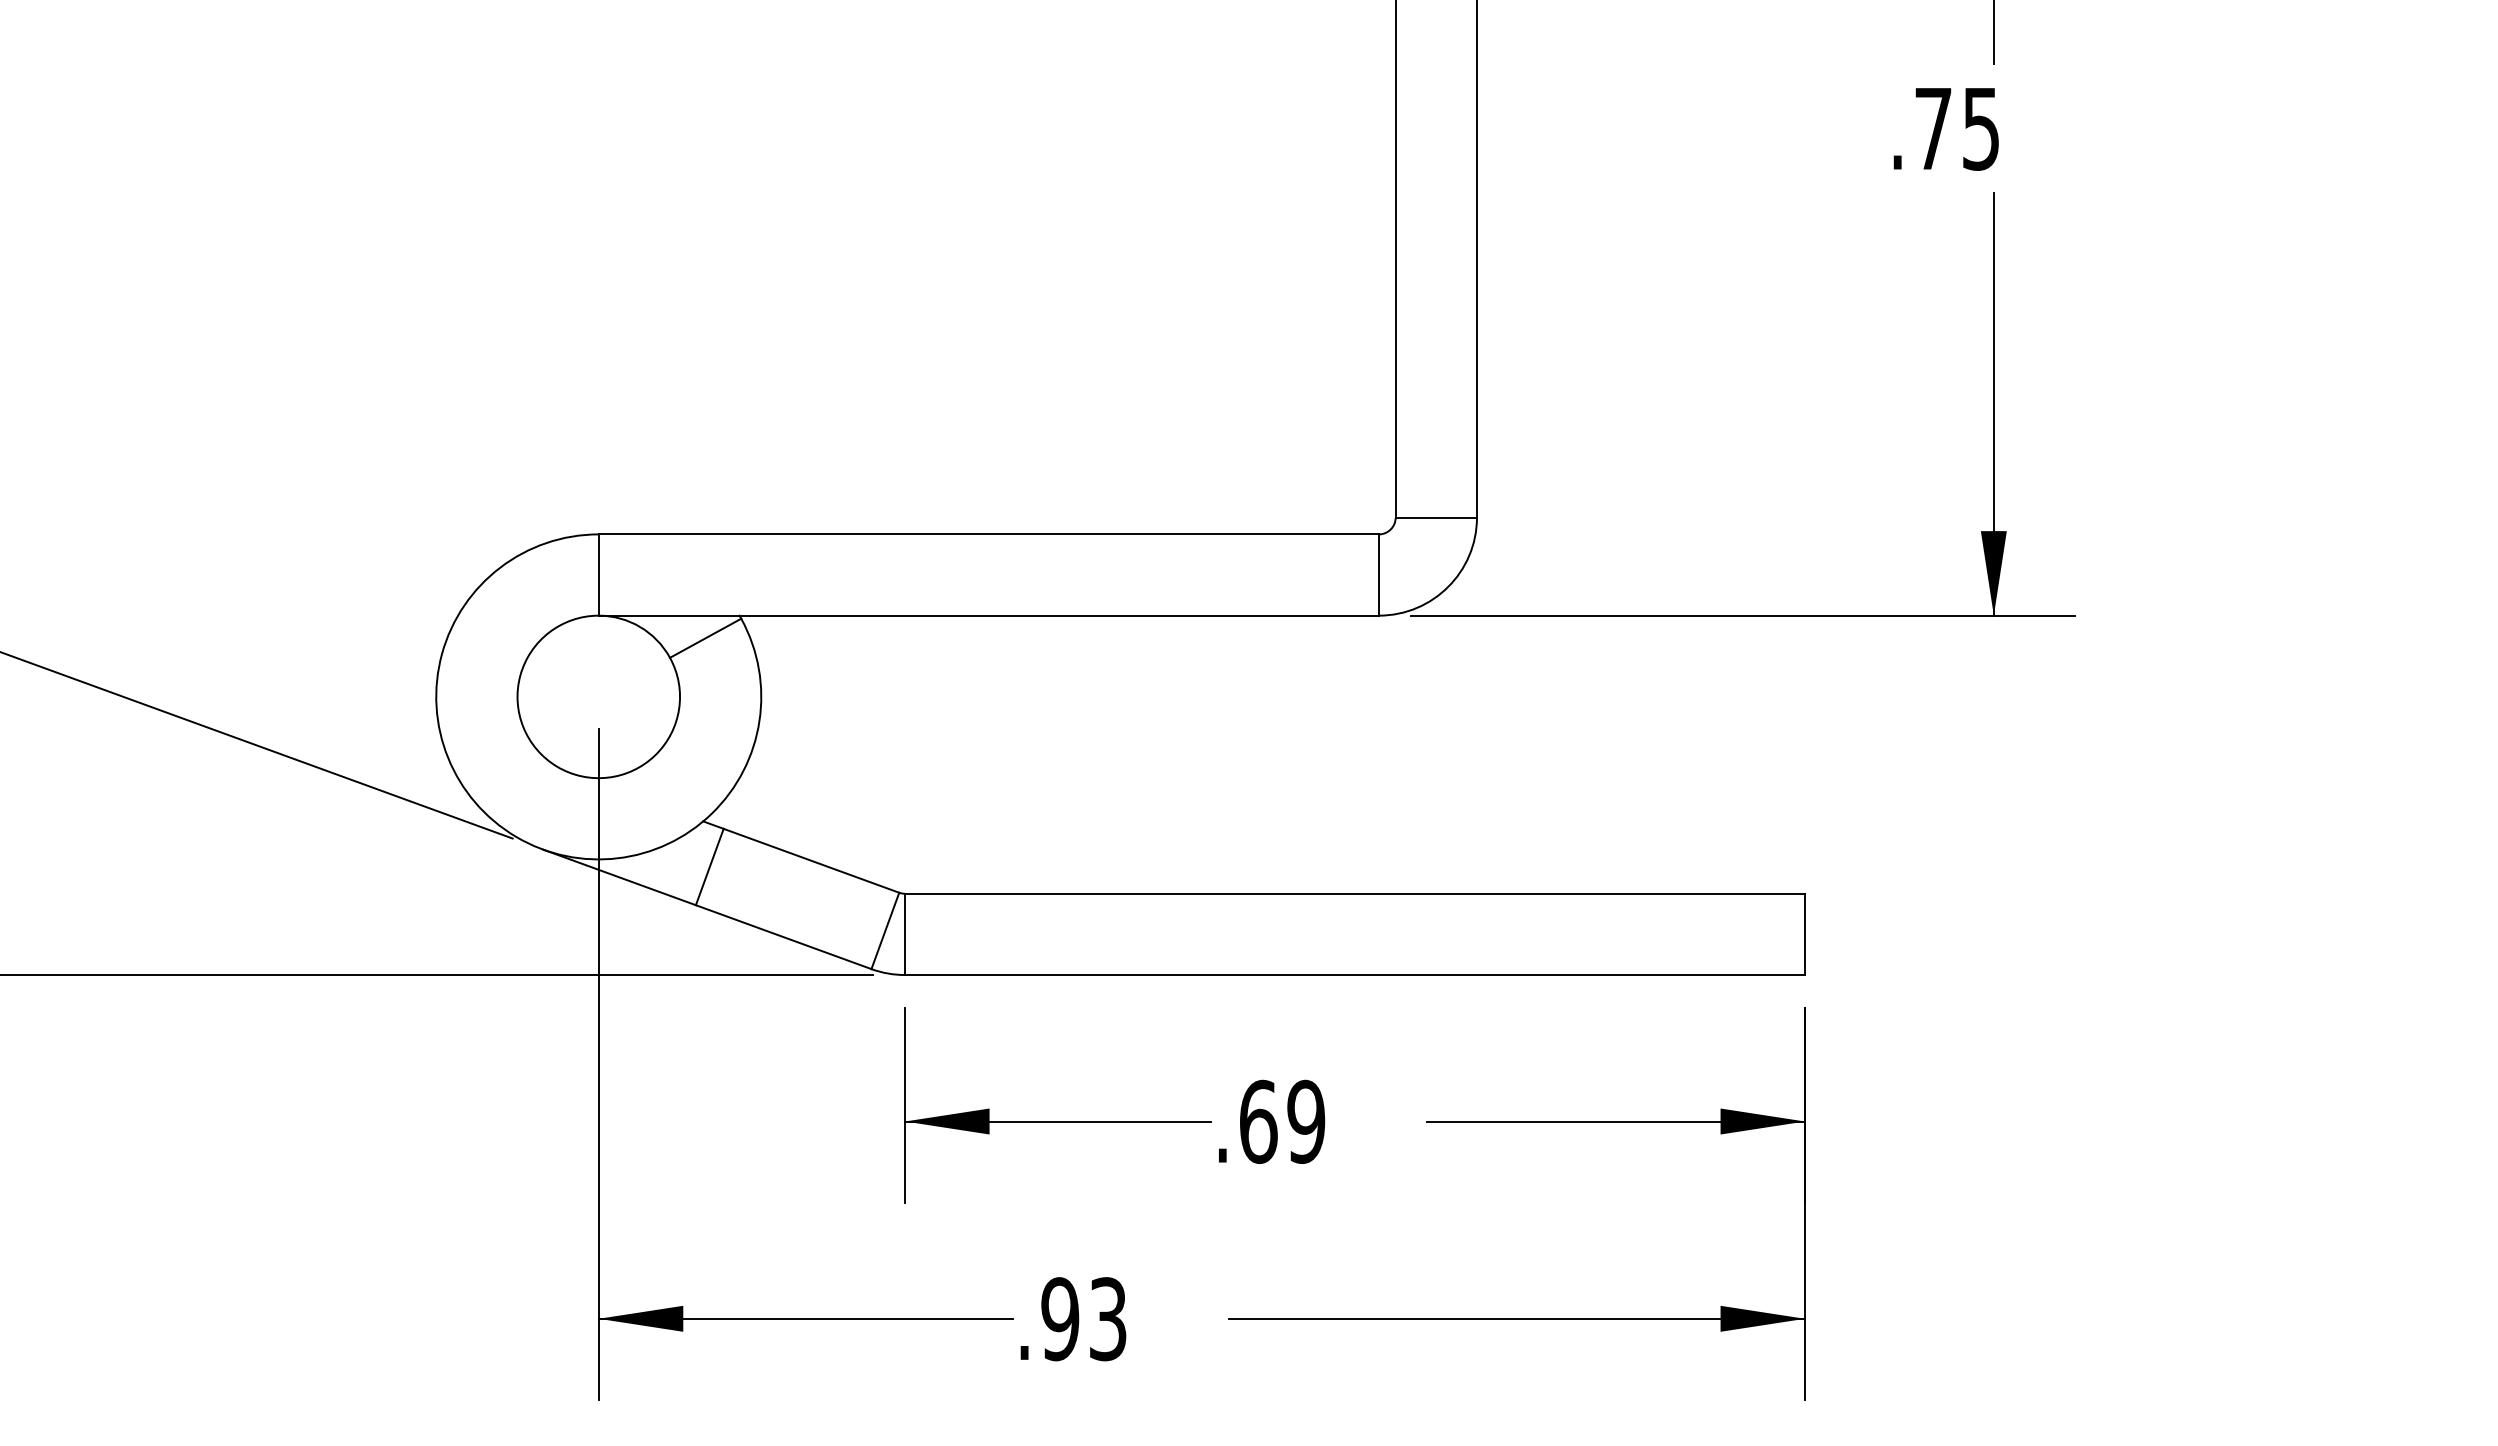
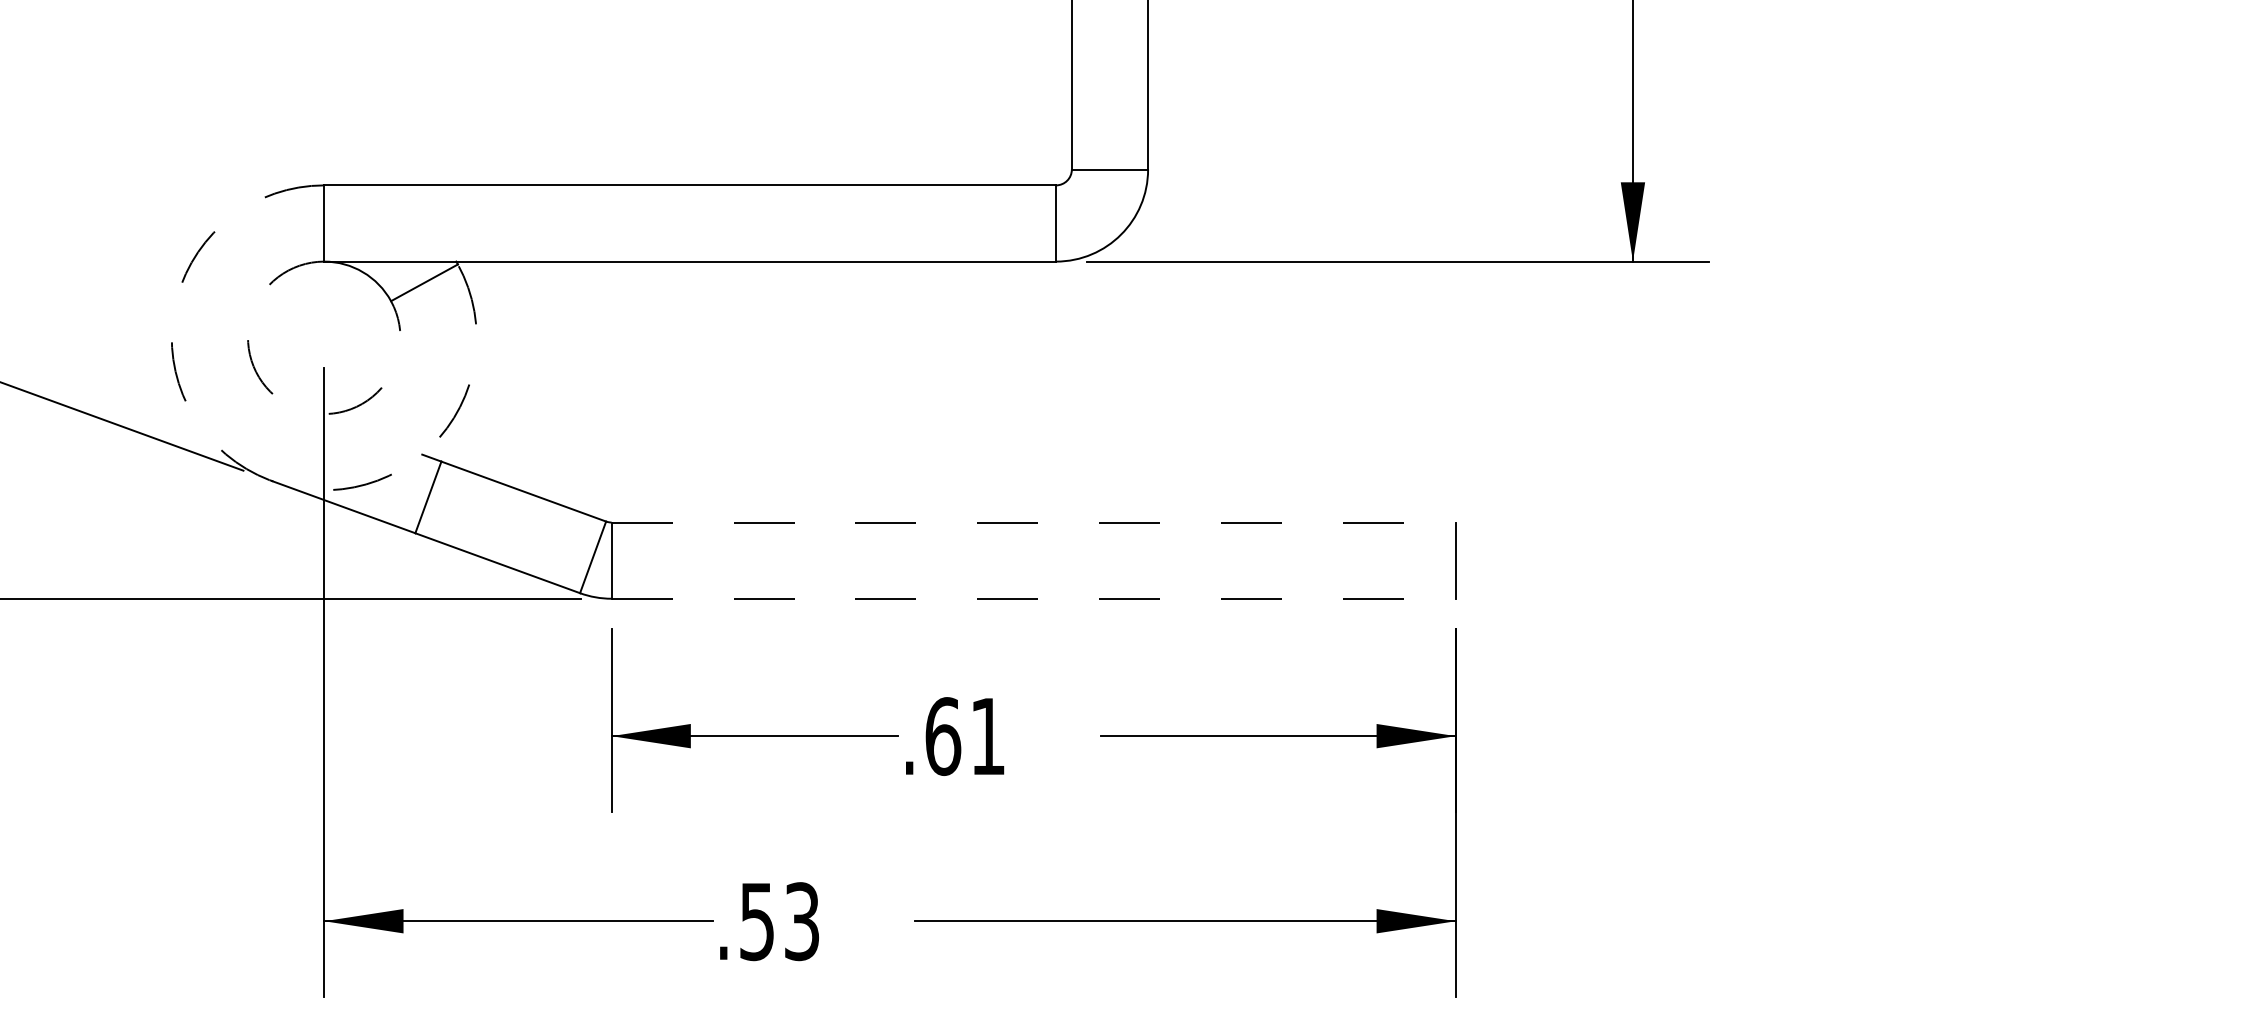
arc: (557, 766) -> (285, 403), solid -> dashed
arc: (516, 836) -> (247, 468), solid -> dashed
line: (1355, 893) -> (1034, 522), solid -> dashed
line: (1355, 975) -> (1034, 599), solid -> dashed
text: (1306, 1121) -> (988, 736), .69 -> .61
text: (1060, 1319) -> (757, 921), .93 -> .53

